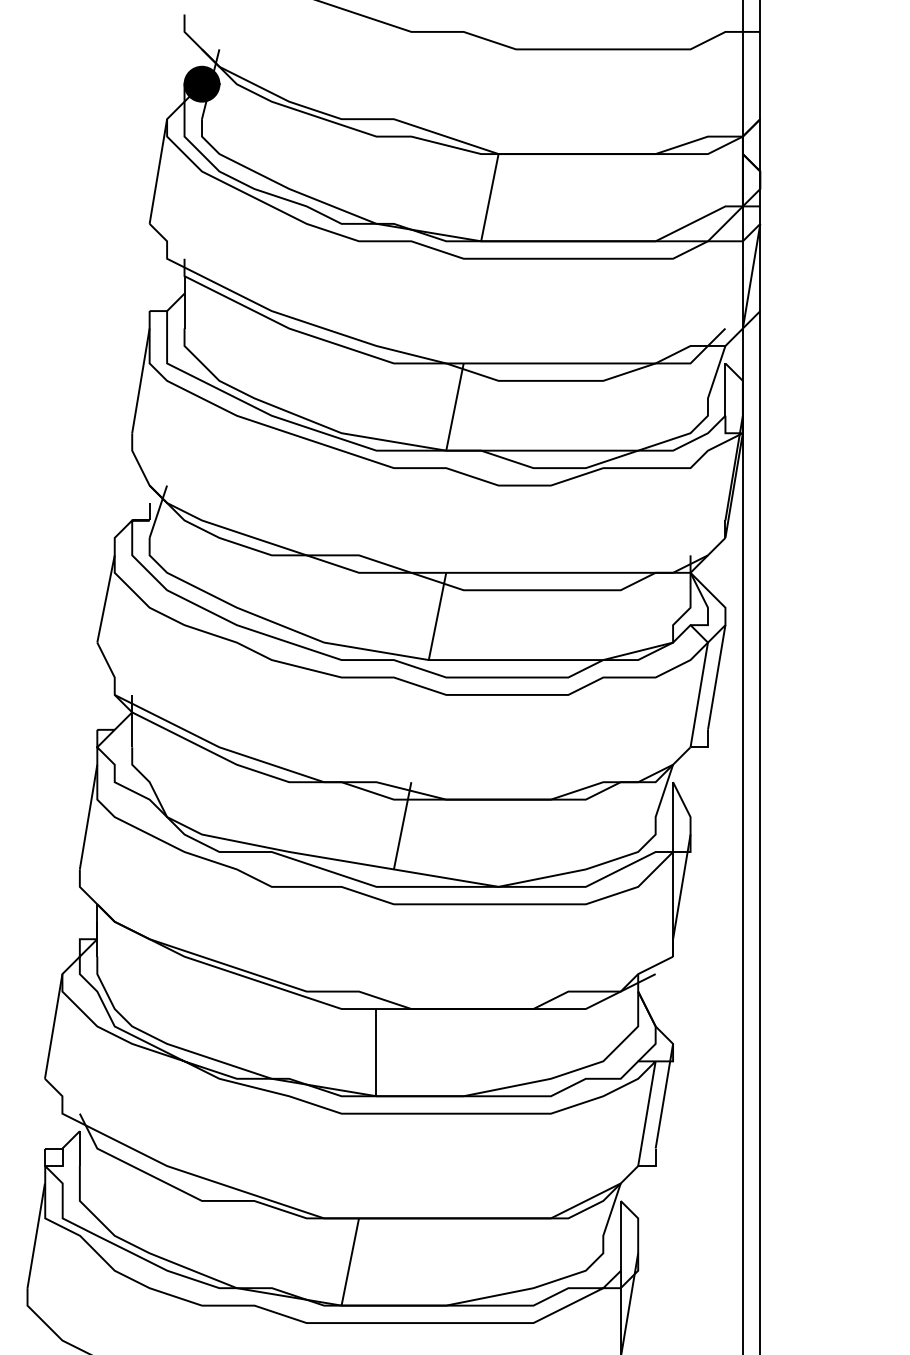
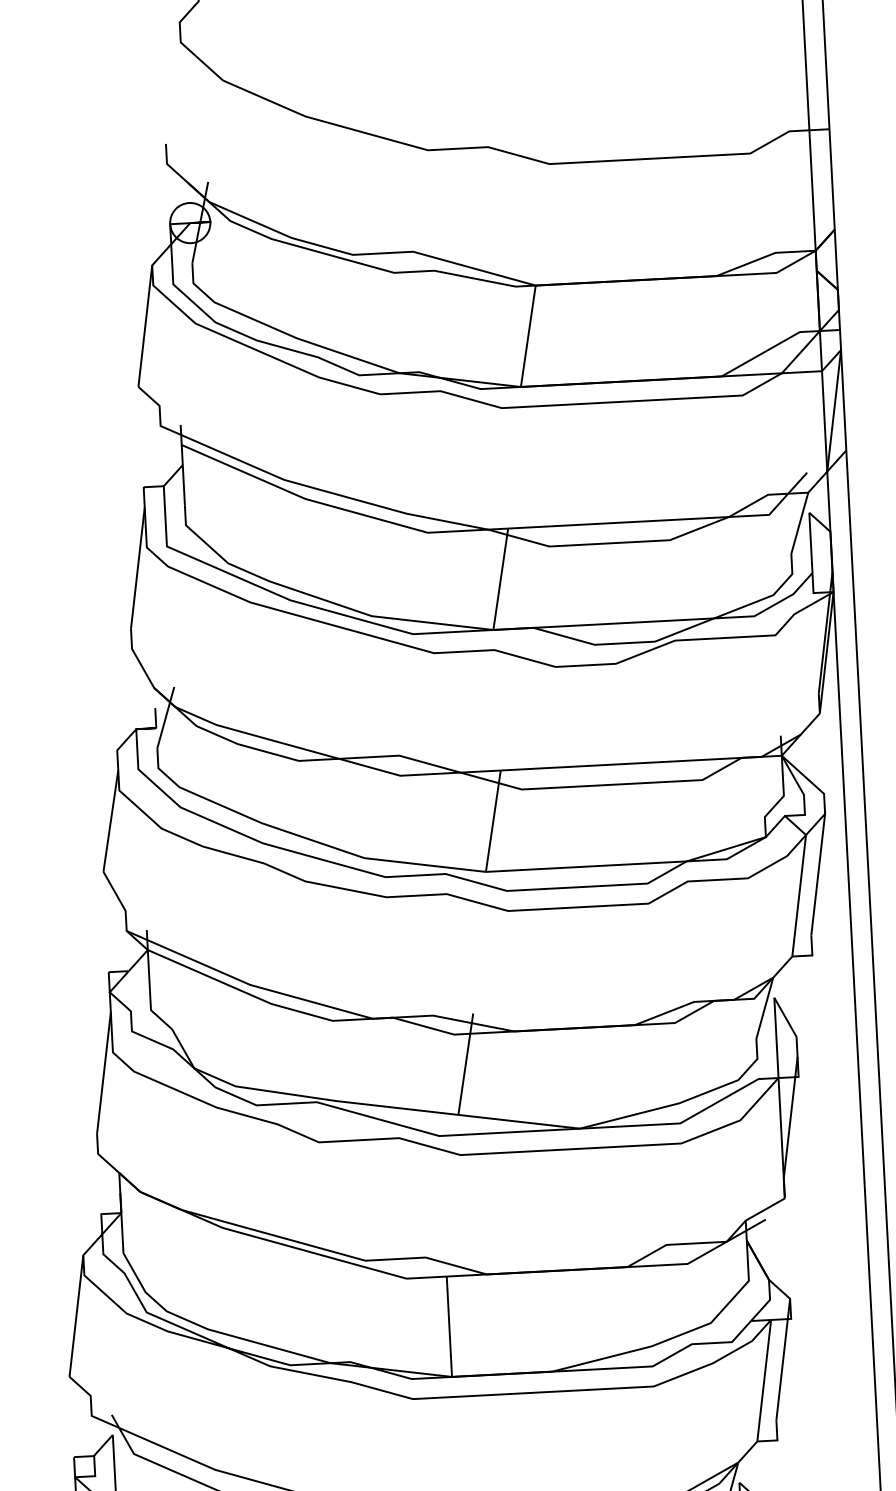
fill: (201, 83) -> (189, 222), removed

